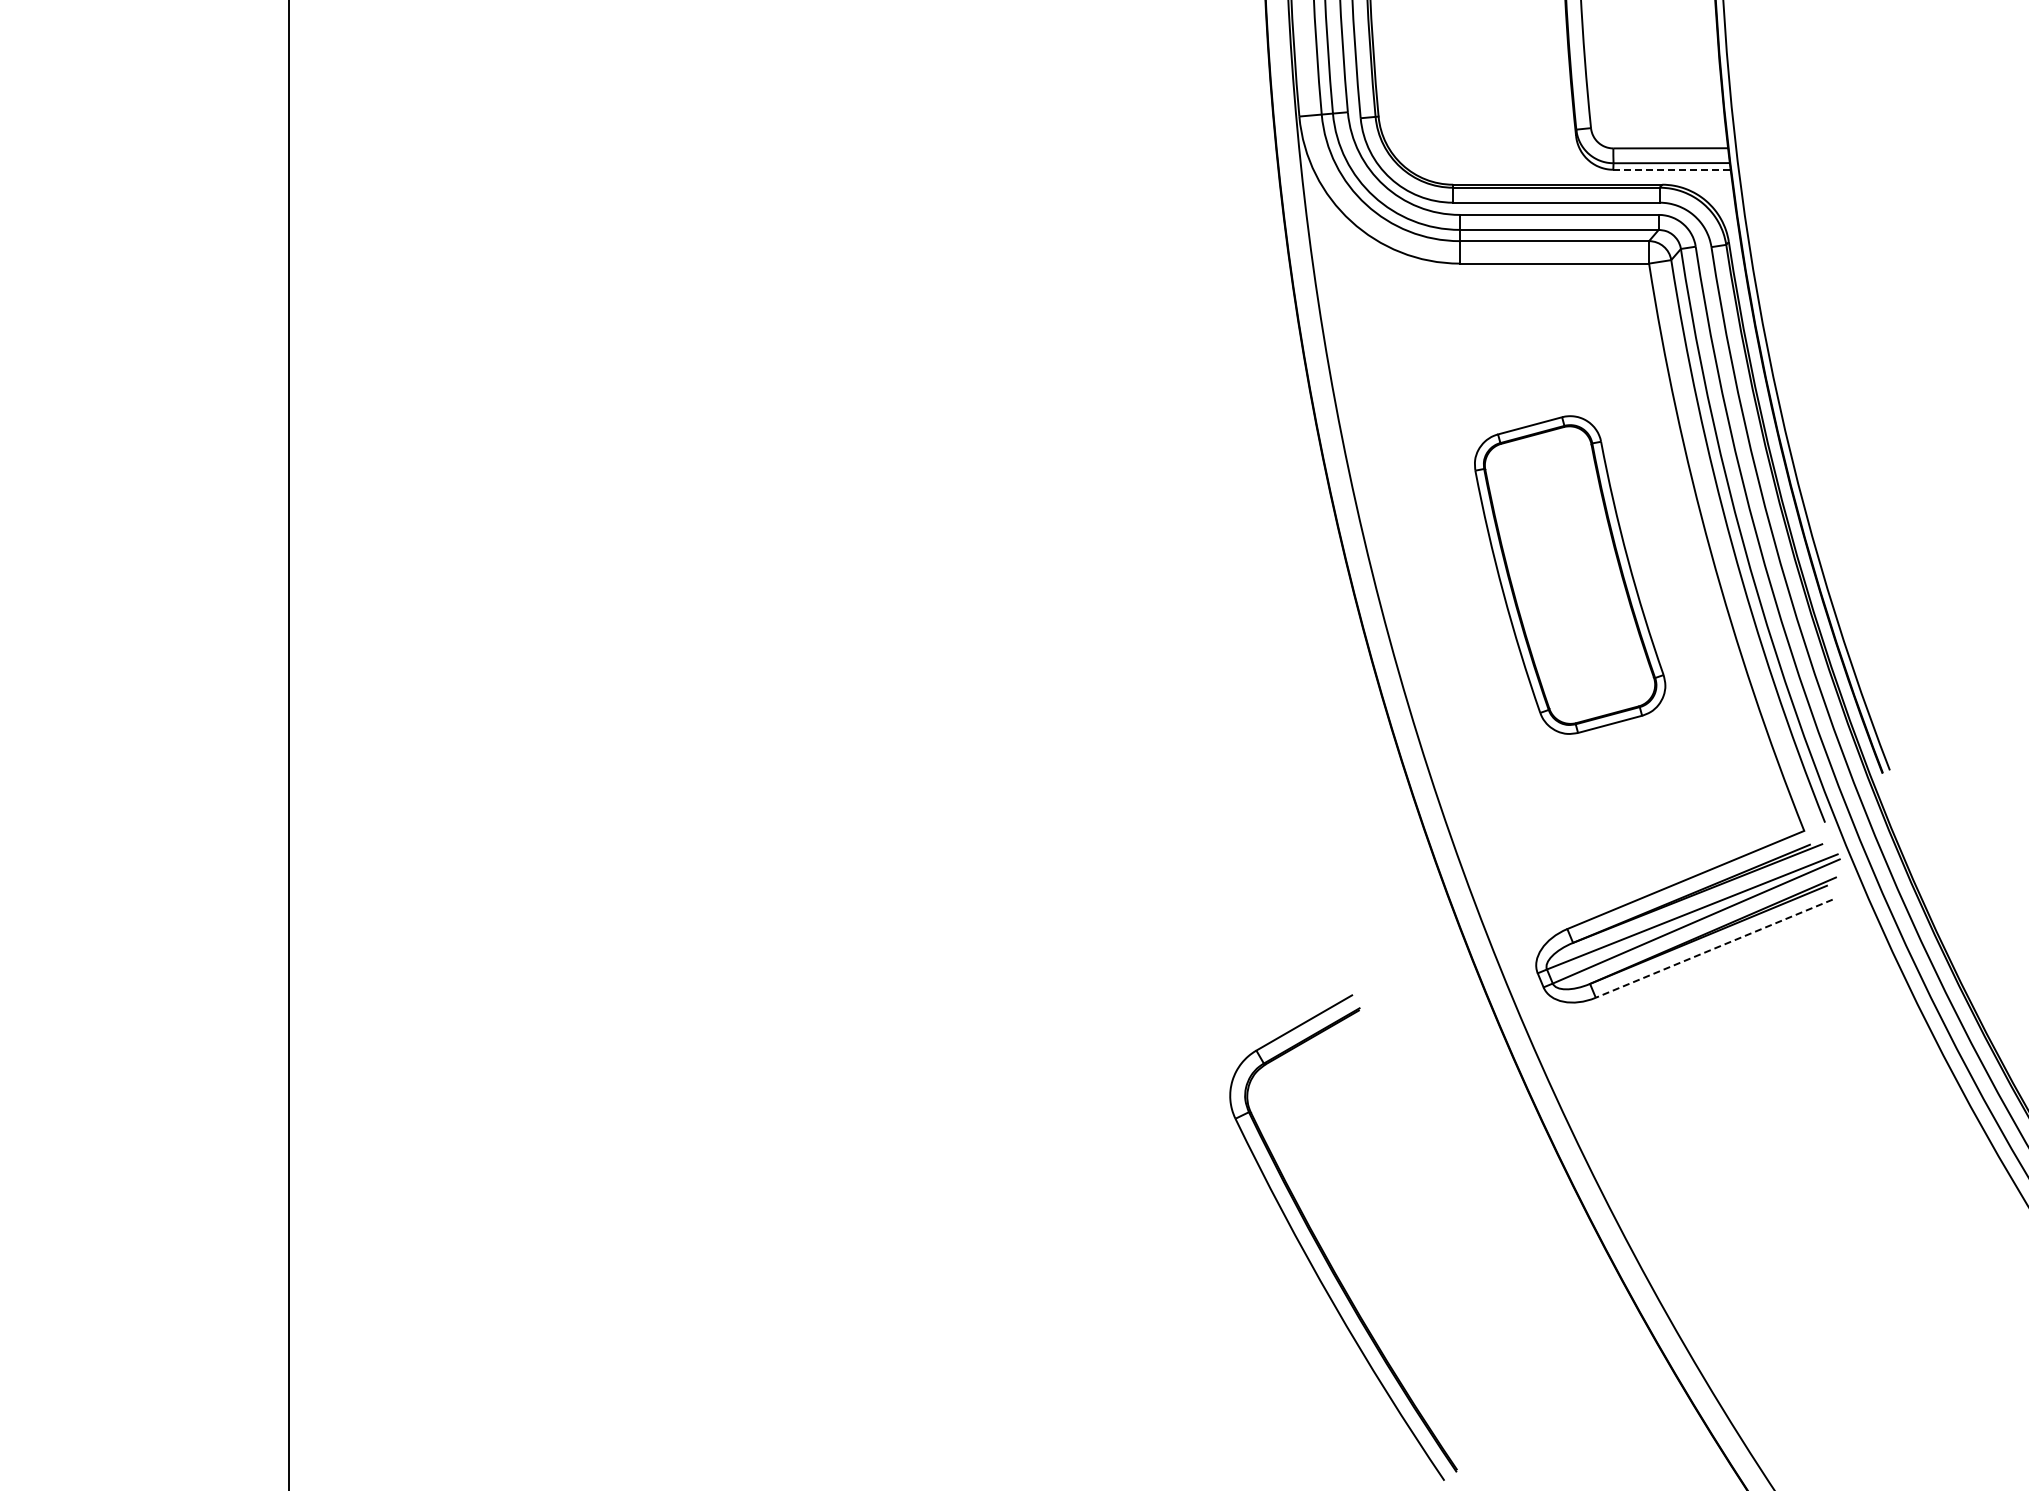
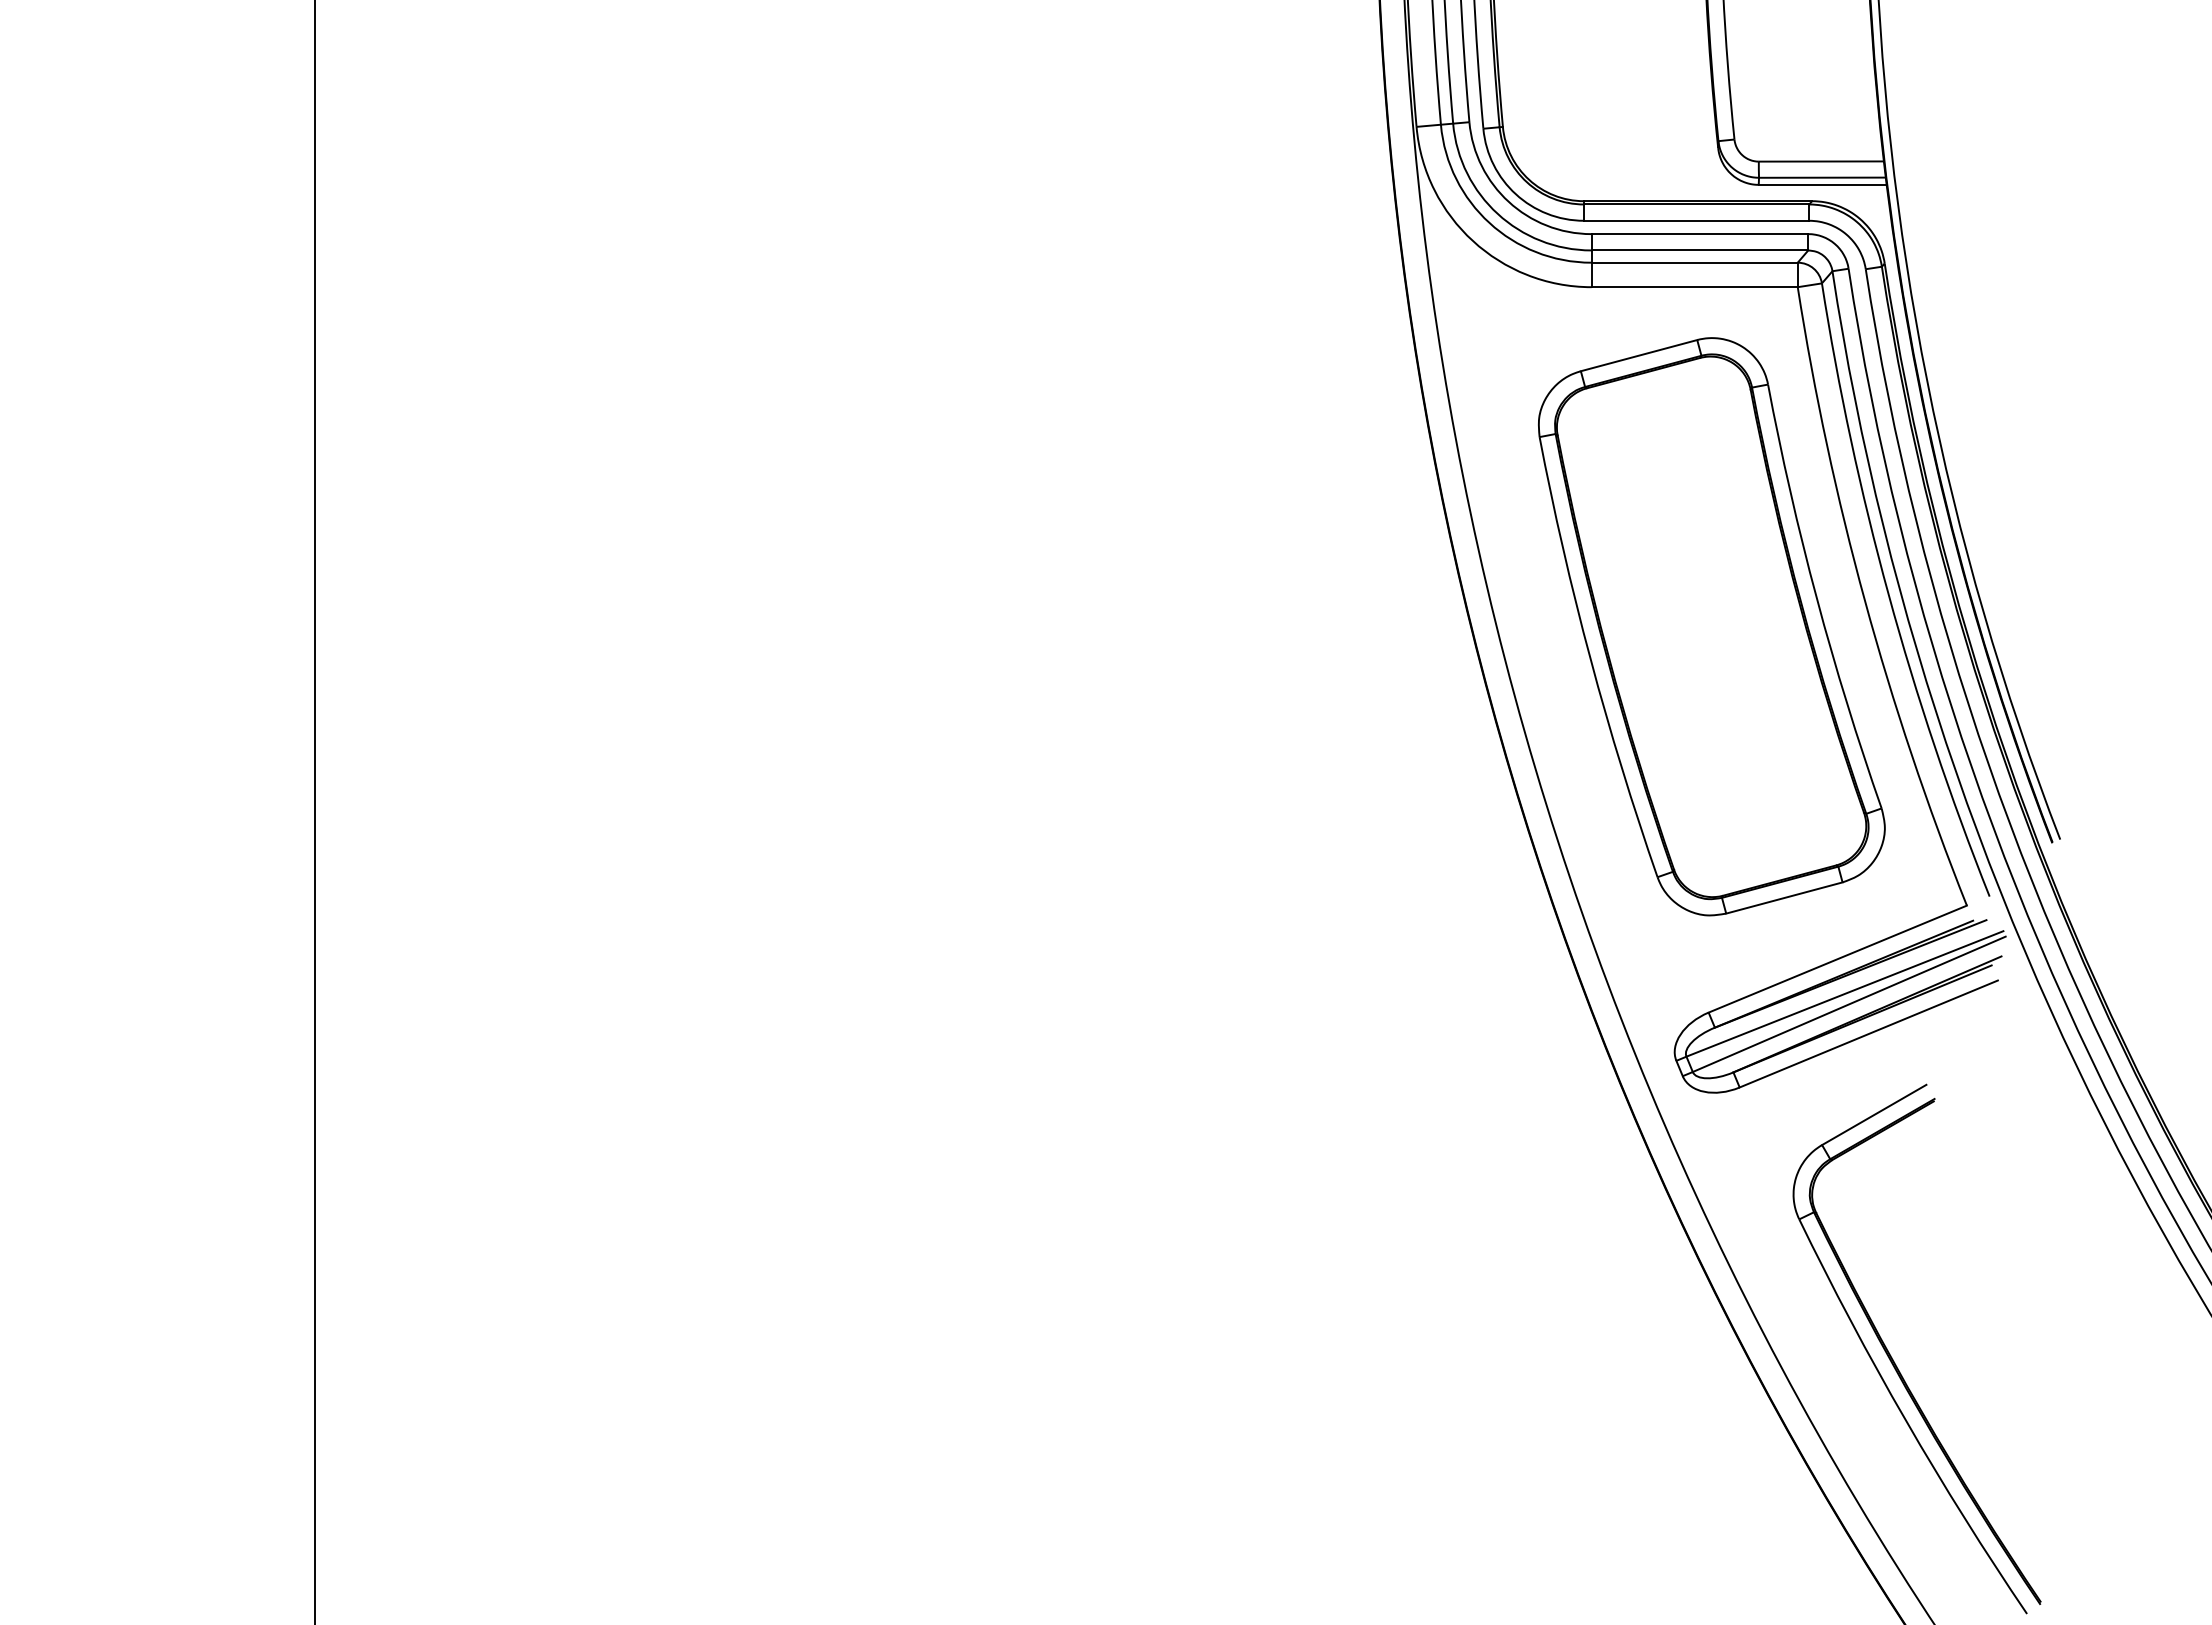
line: (1671, 169) -> (1822, 184), dashed -> solid
part: (1569, 574) -> (1711, 626), size x1.67
line: (1713, 948) -> (1867, 1033), dashed -> solid
part: (1323, 1249) -> (1895, 1361), moved

